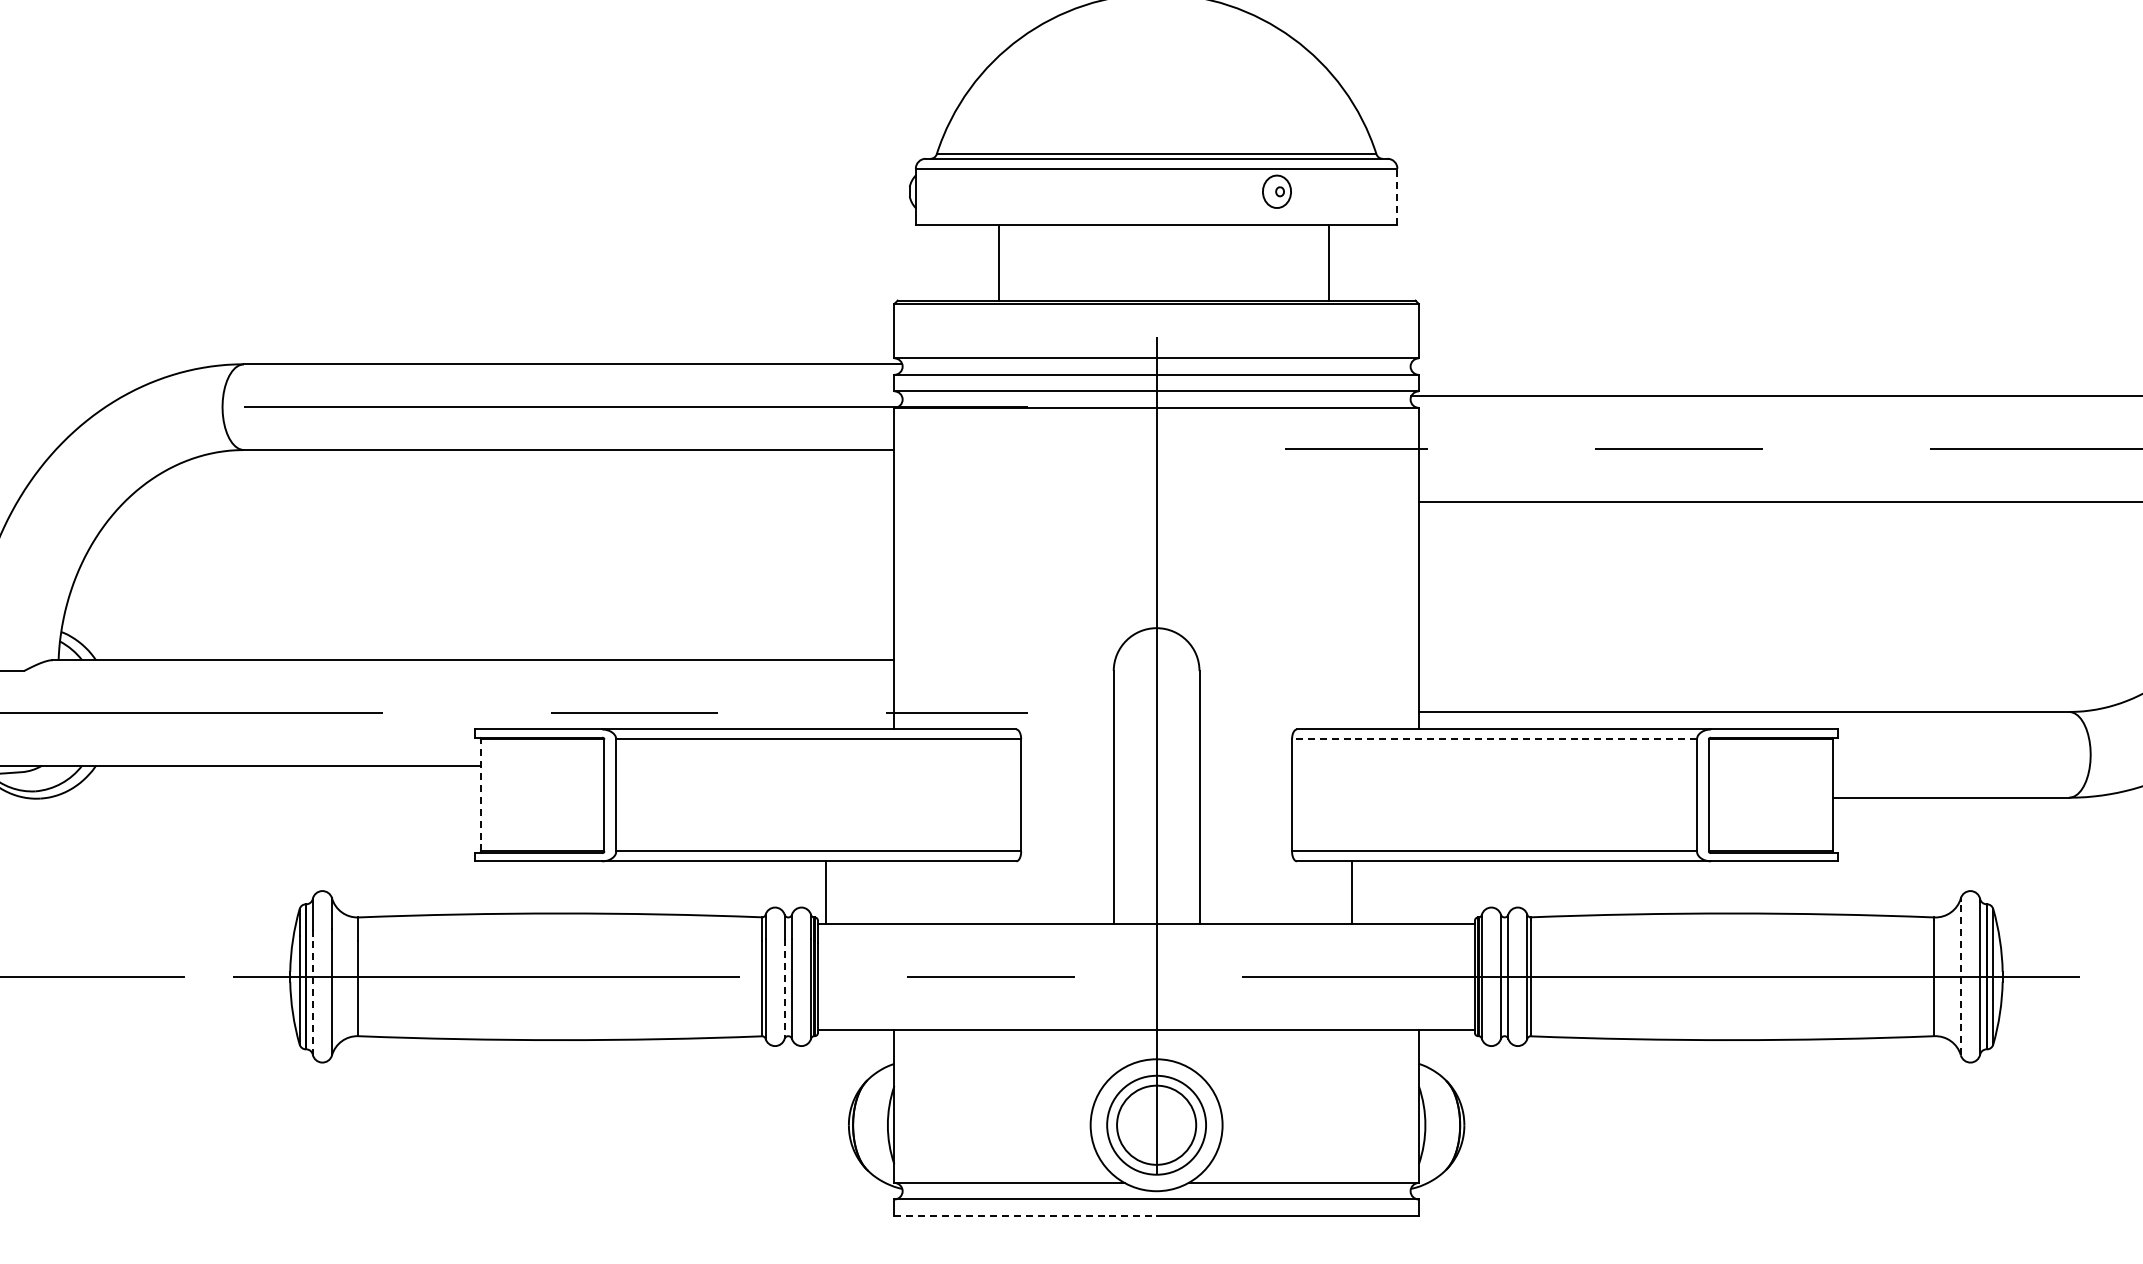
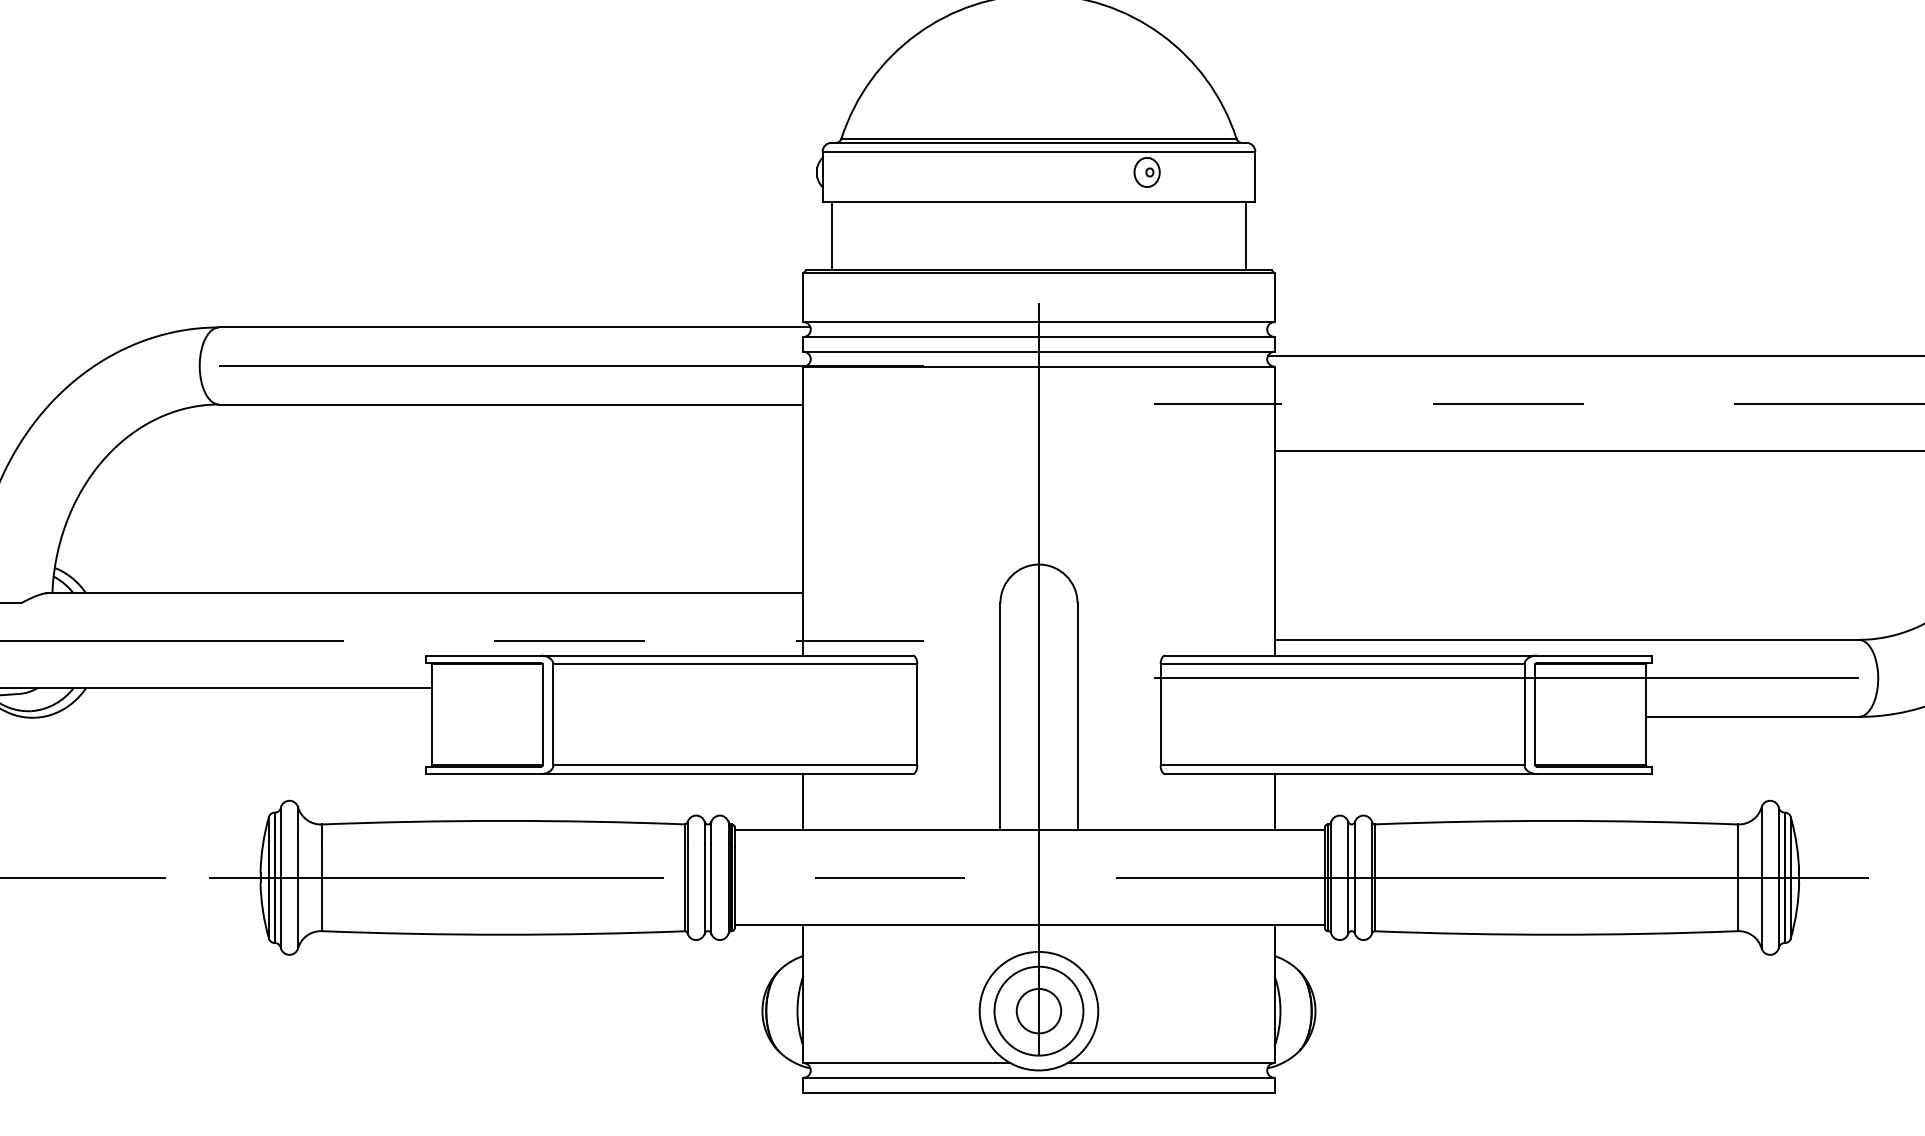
line: (1397, 196) -> (1255, 176), dashed -> solid
line: (998, 262) -> (831, 236), moved
line: (1328, 262) -> (1246, 236), moved
line: (1494, 739) -> (1342, 664), dashed -> solid
line: (1676, 754) -> (1506, 678), added
line: (480, 794) -> (431, 714), dashed -> solid
line: (826, 892) -> (803, 802), moved
line: (1351, 892) -> (1274, 802), moved
line: (1960, 977) -> (1761, 878), dashed -> solid
line: (784, 989) -> (704, 889), dashed -> solid
line: (312, 992) -> (280, 891), dashed -> solid
circle: (1156, 1124) -> (1038, 1010), size x0.62
line: (1026, 1215) -> (922, 1092), dashed -> solid

